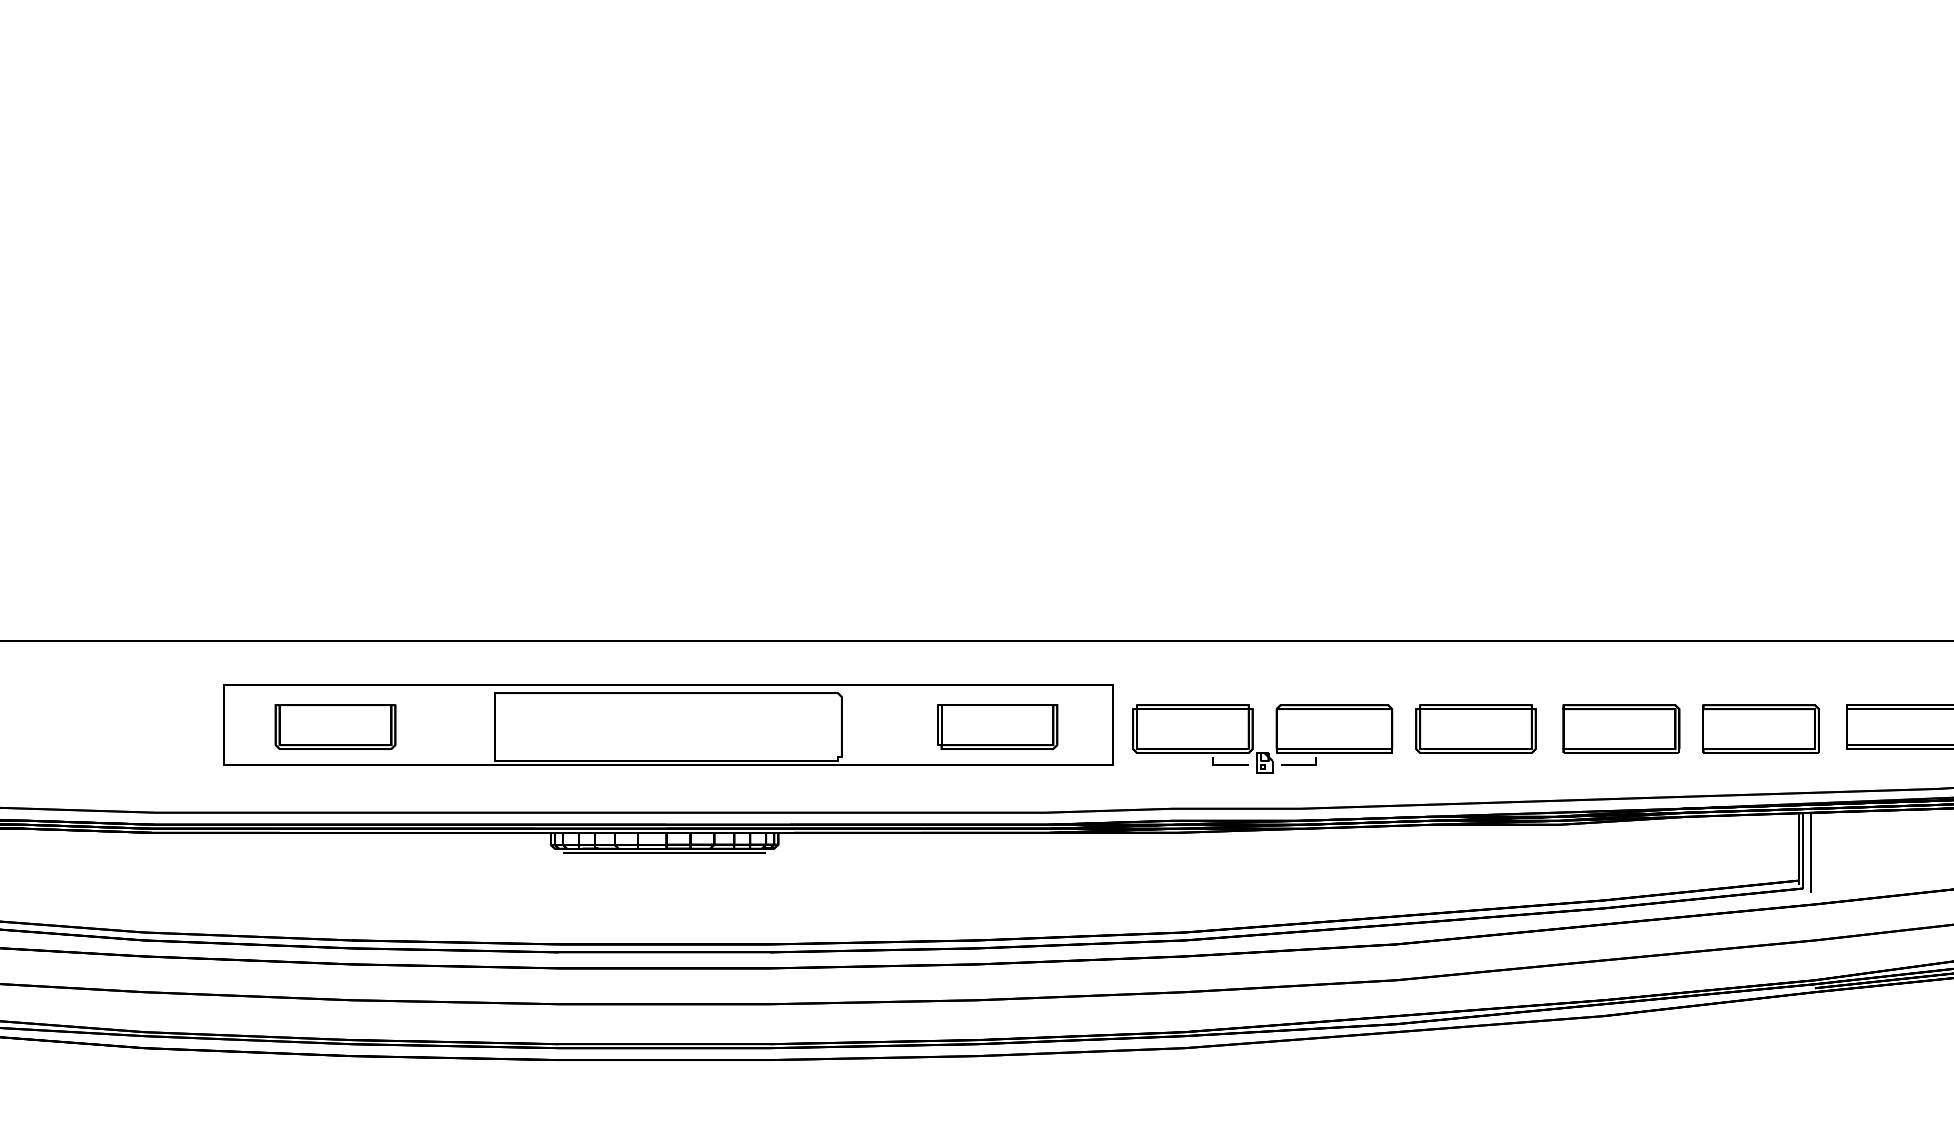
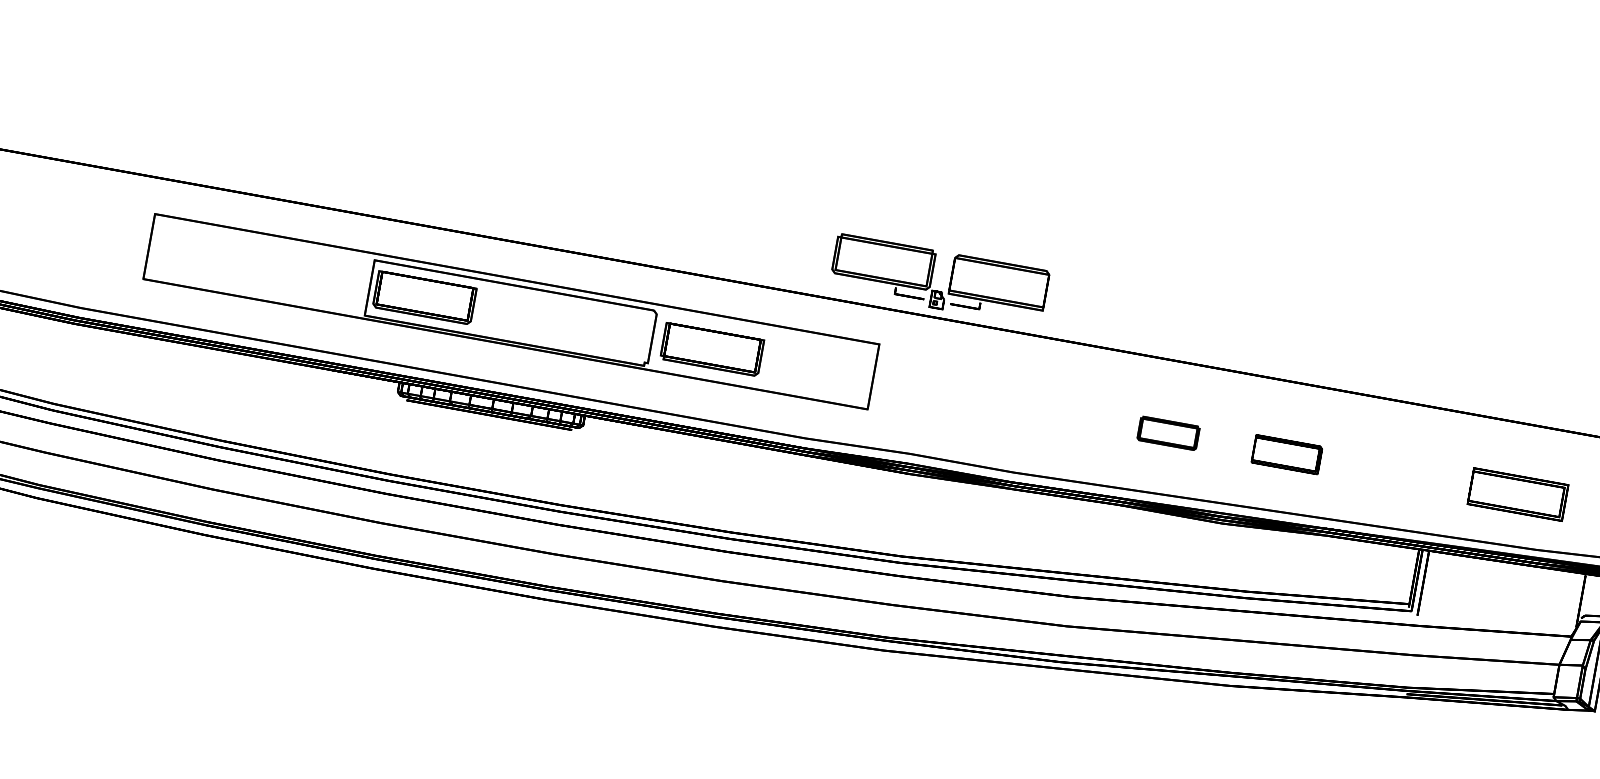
part: (335, 726) -> (424, 297), moved
part: (997, 726) -> (712, 349), moved
part: (1475, 728) -> (1168, 432), size x0.6
part: (1621, 728) -> (1287, 454), size x0.7
part: (1760, 728) -> (1400, 474), removed
part: (1253, 738) -> (931, 278), moved

